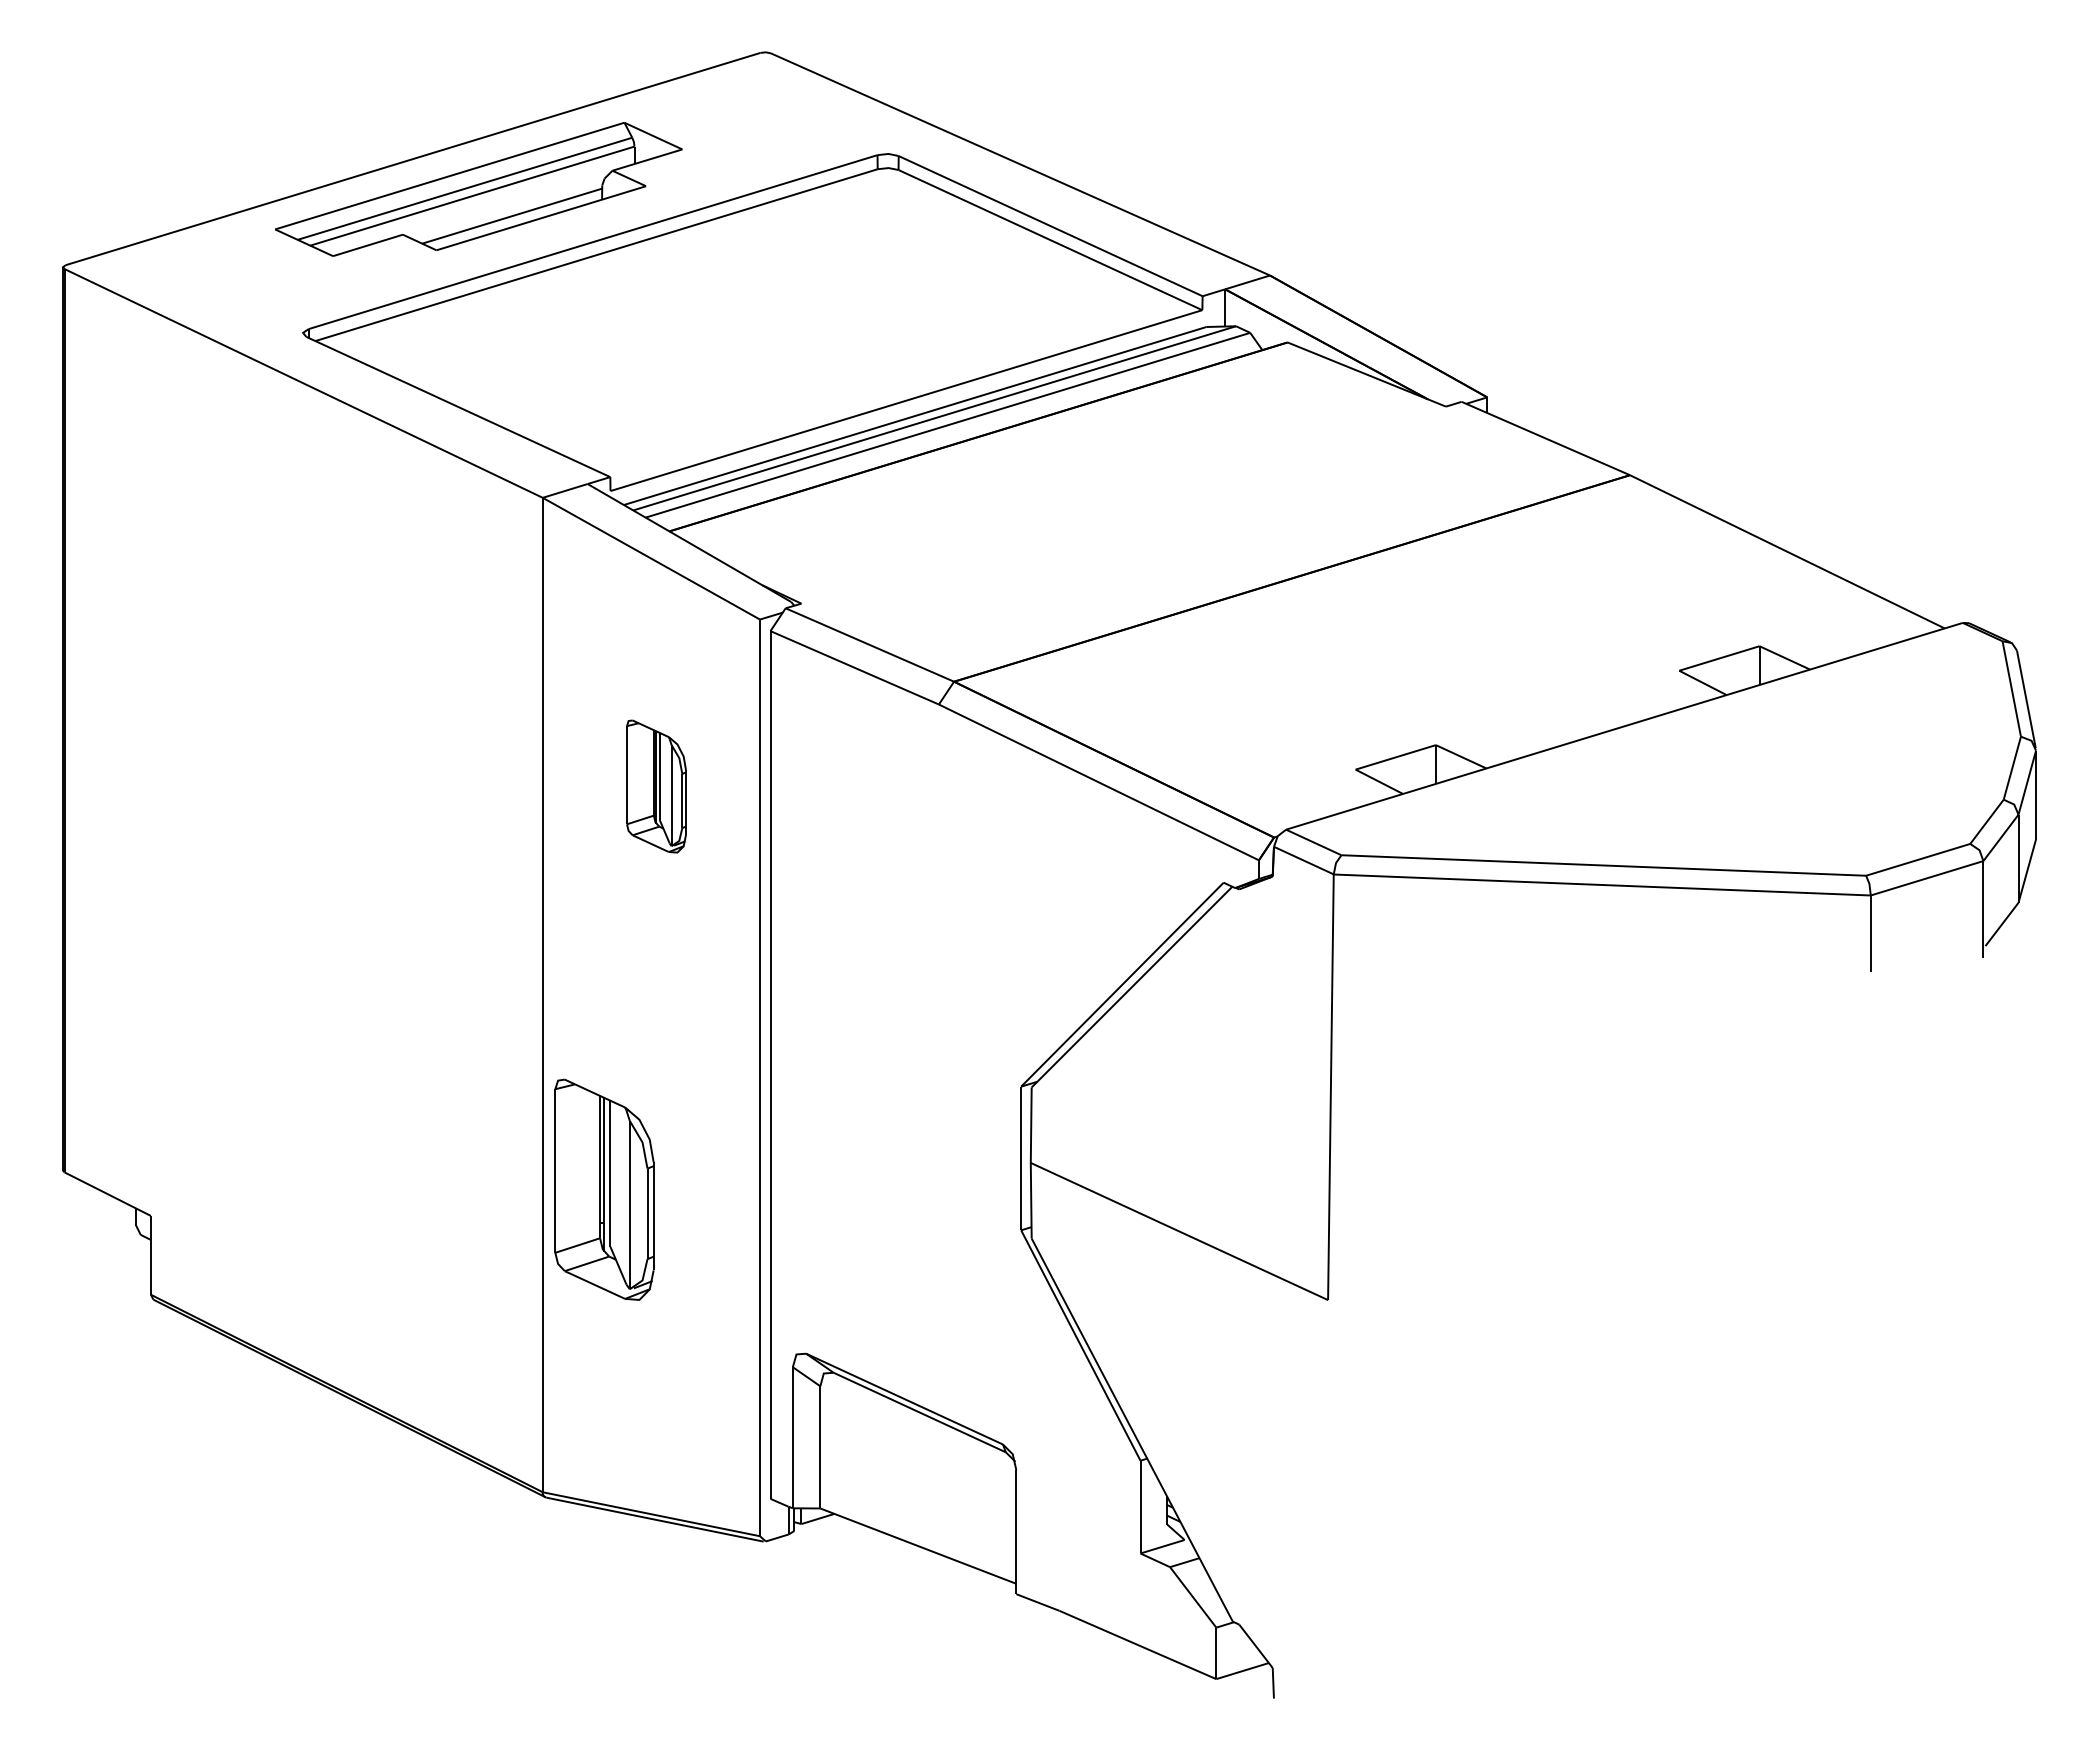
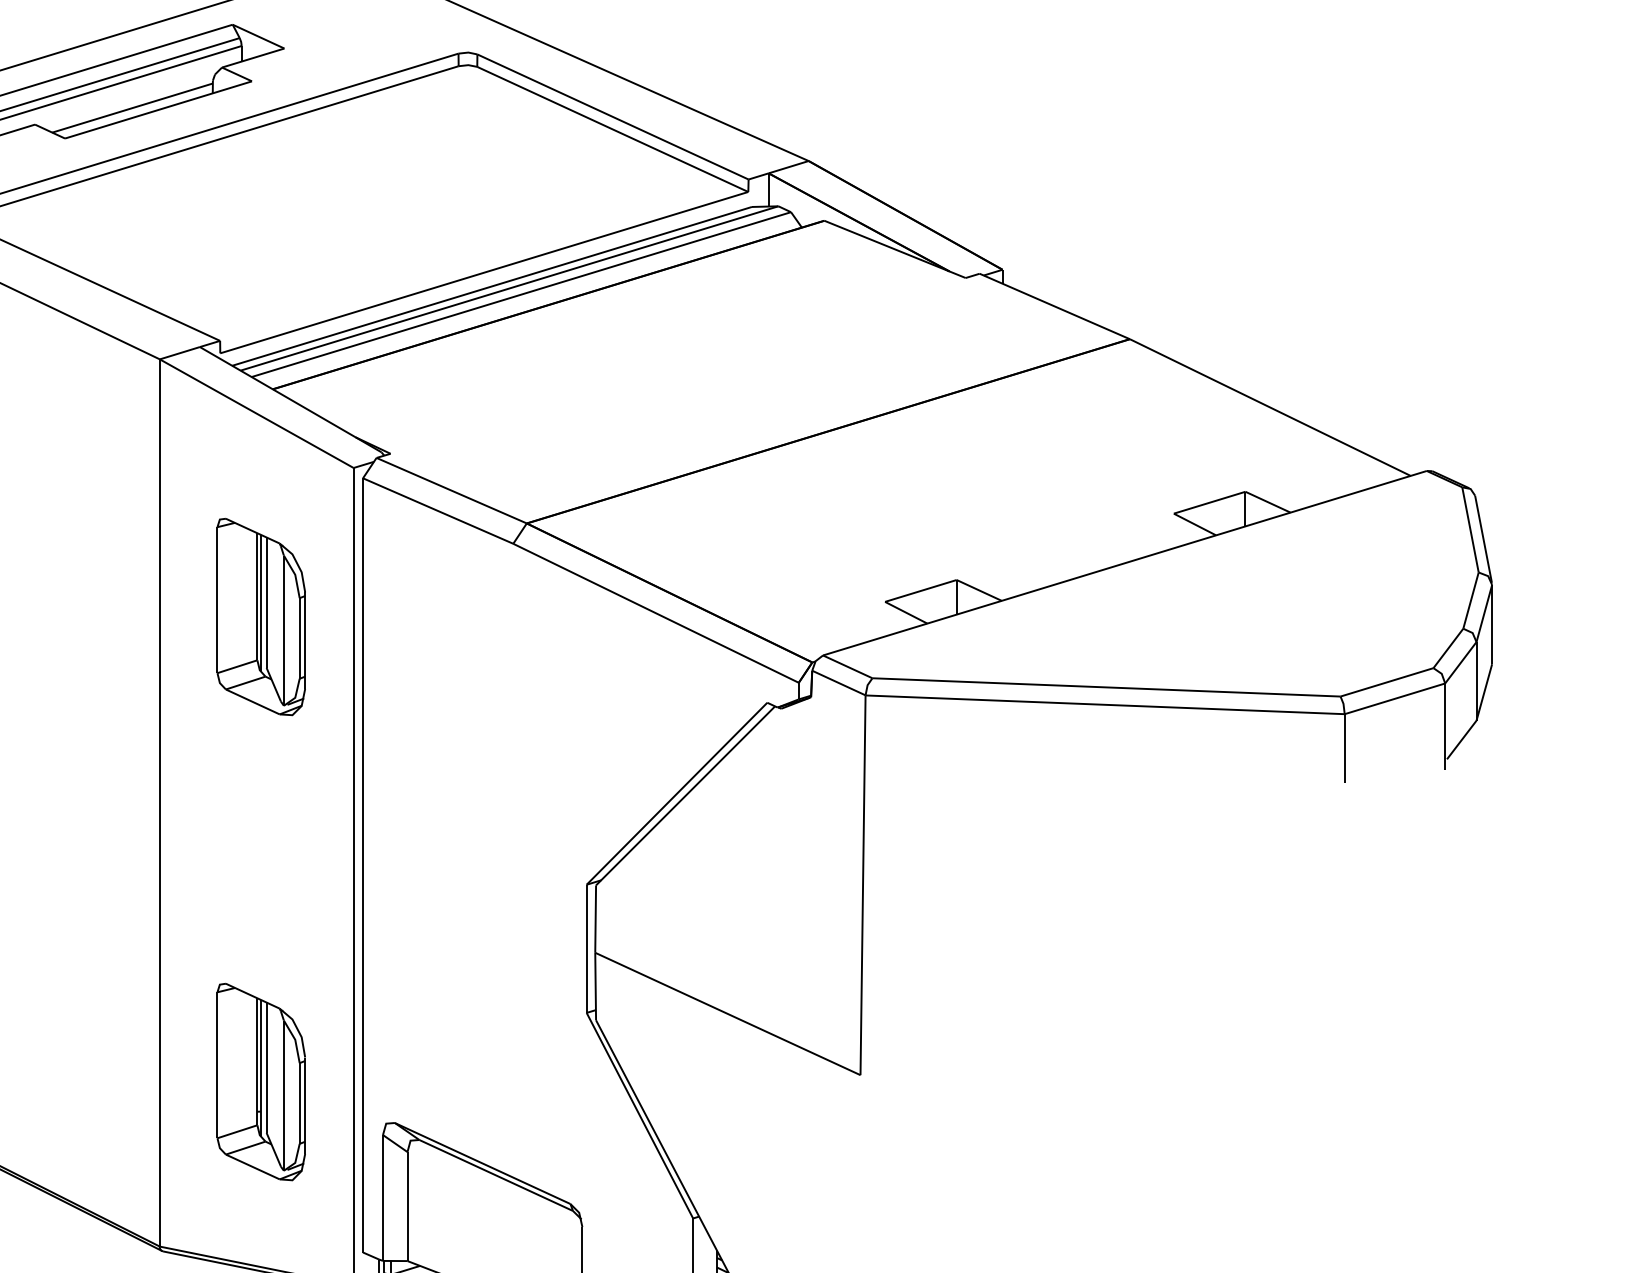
part: (656, 786) -> (261, 616), size x1.67
part: (604, 1189) -> (261, 1081), moved

